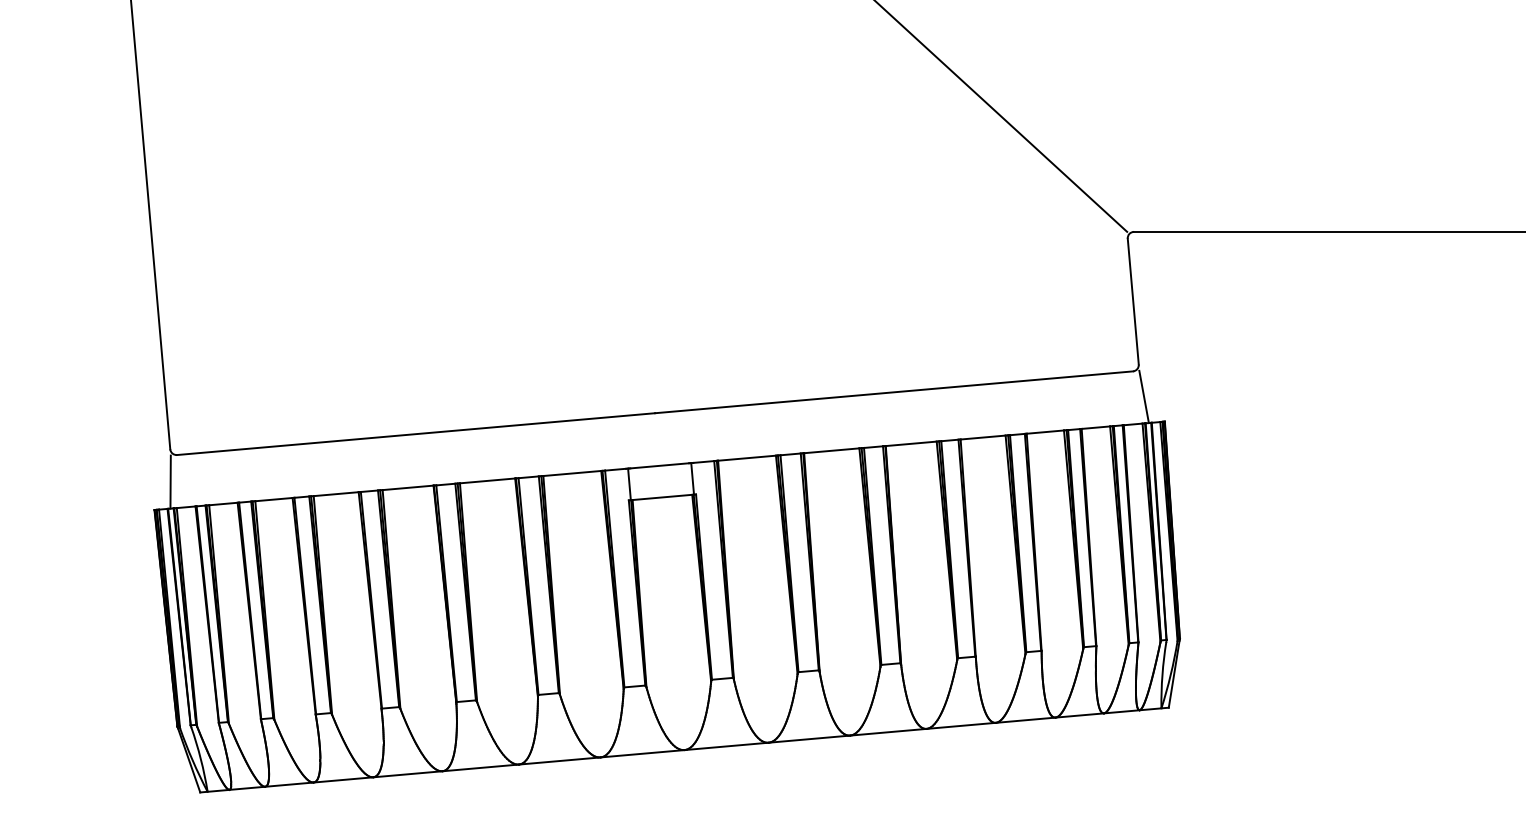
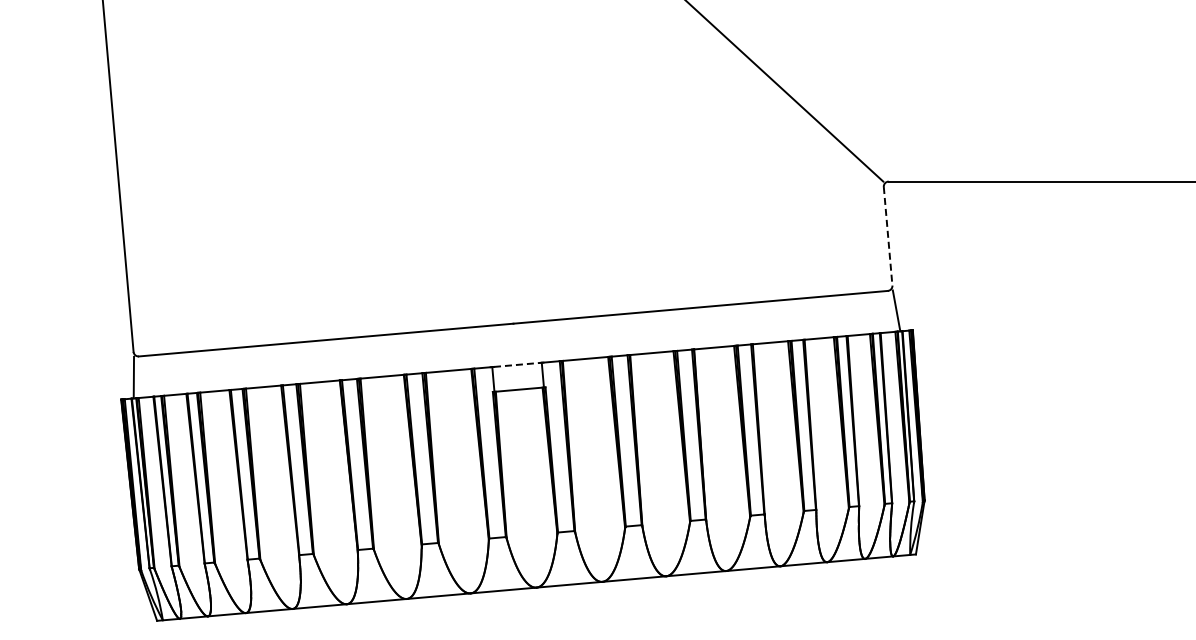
line: (1133, 301) -> (888, 236), solid -> dashed
line: (660, 465) -> (517, 364), solid -> dashed

